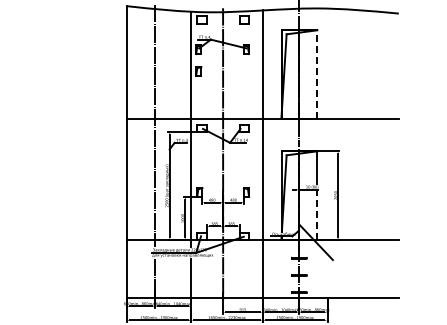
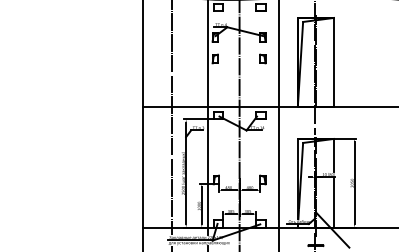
part: (245, 71) -> (261, 59), added
line: (317, 74) -> (333, 62), dashed -> solid
line: (317, 215) -> (333, 203), dashed -> solid

